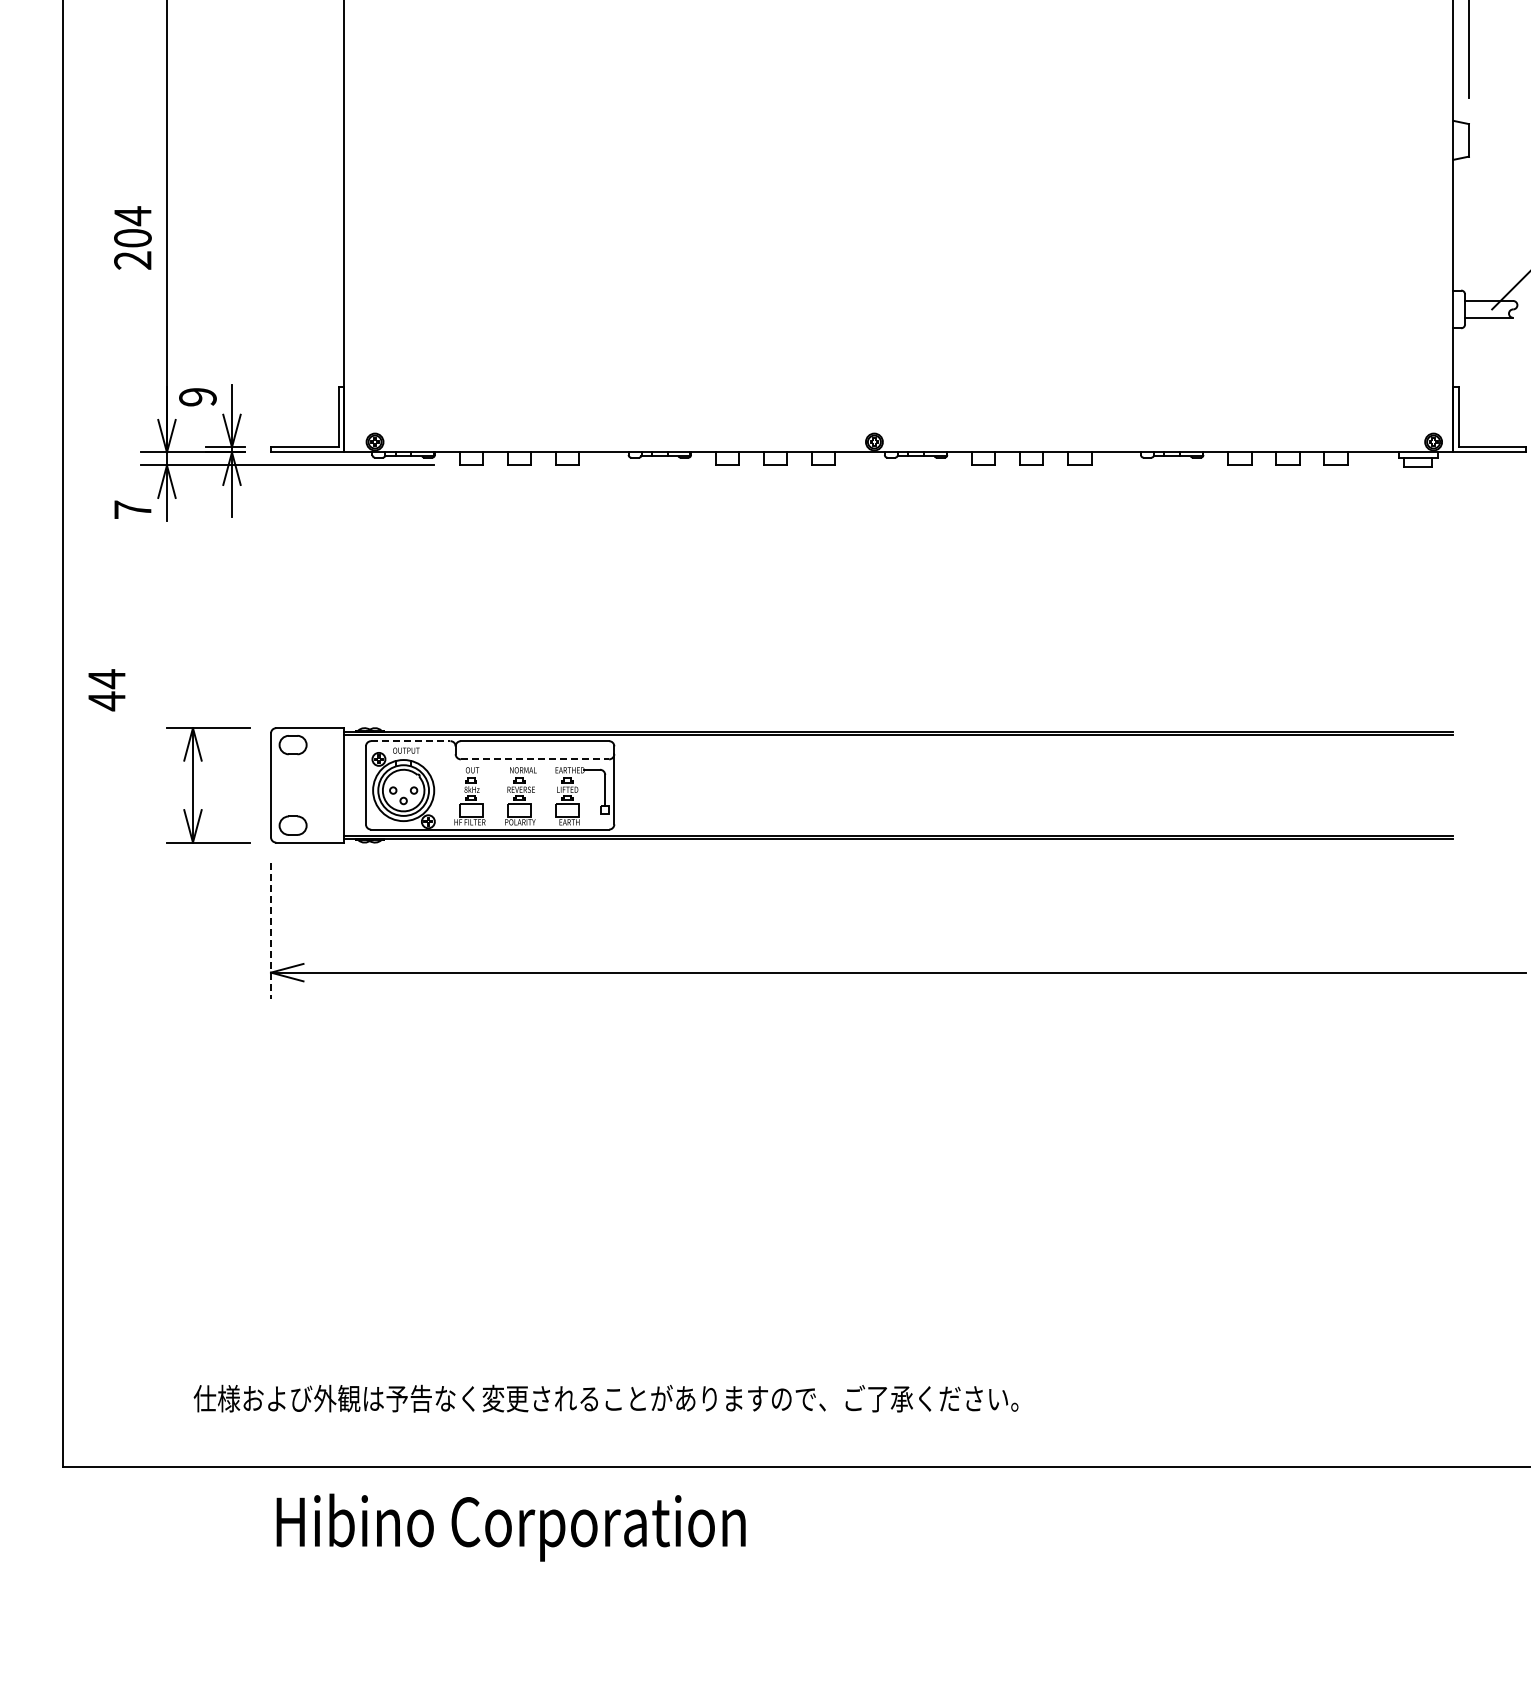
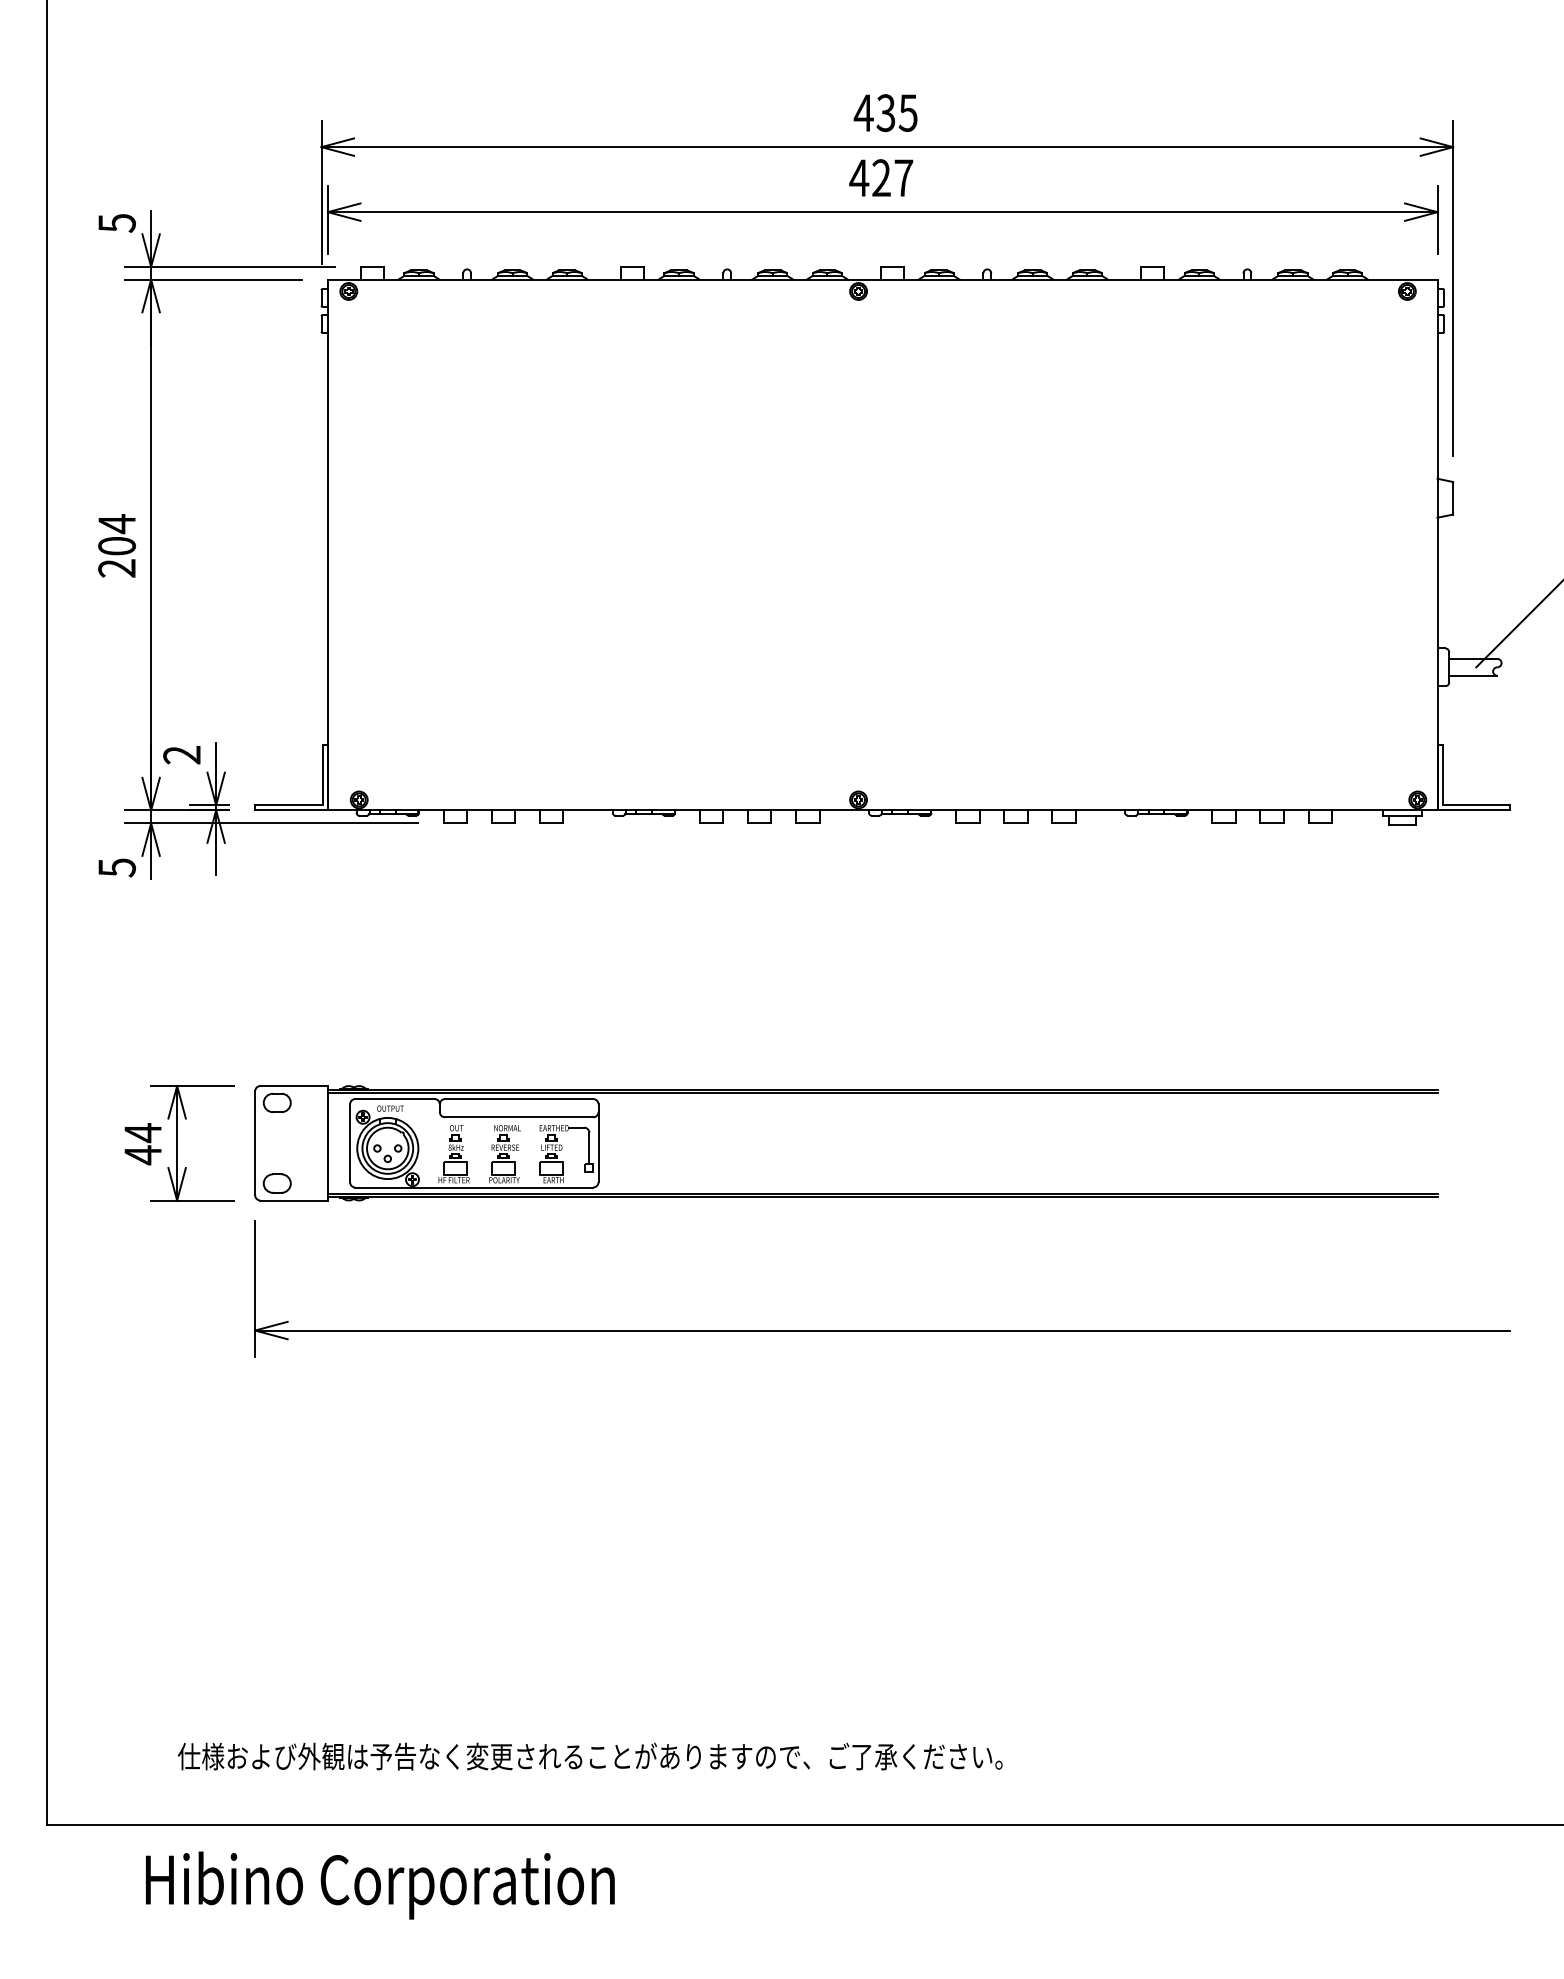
text: (132, 237) -> (116, 545), moved
text: (198, 397) -> (182, 755), 9 -> 2
text: (133, 509) -> (117, 867), 7 -> 5
text: (106, 690) -> (142, 1144), moved
line: (410, 741) -> (394, 1099), dashed -> solid
line: (535, 759) -> (519, 1117), dashed -> solid
line: (271, 930) -> (255, 1288), dashed -> solid
text: (511, 1527) -> (380, 1885), moved

